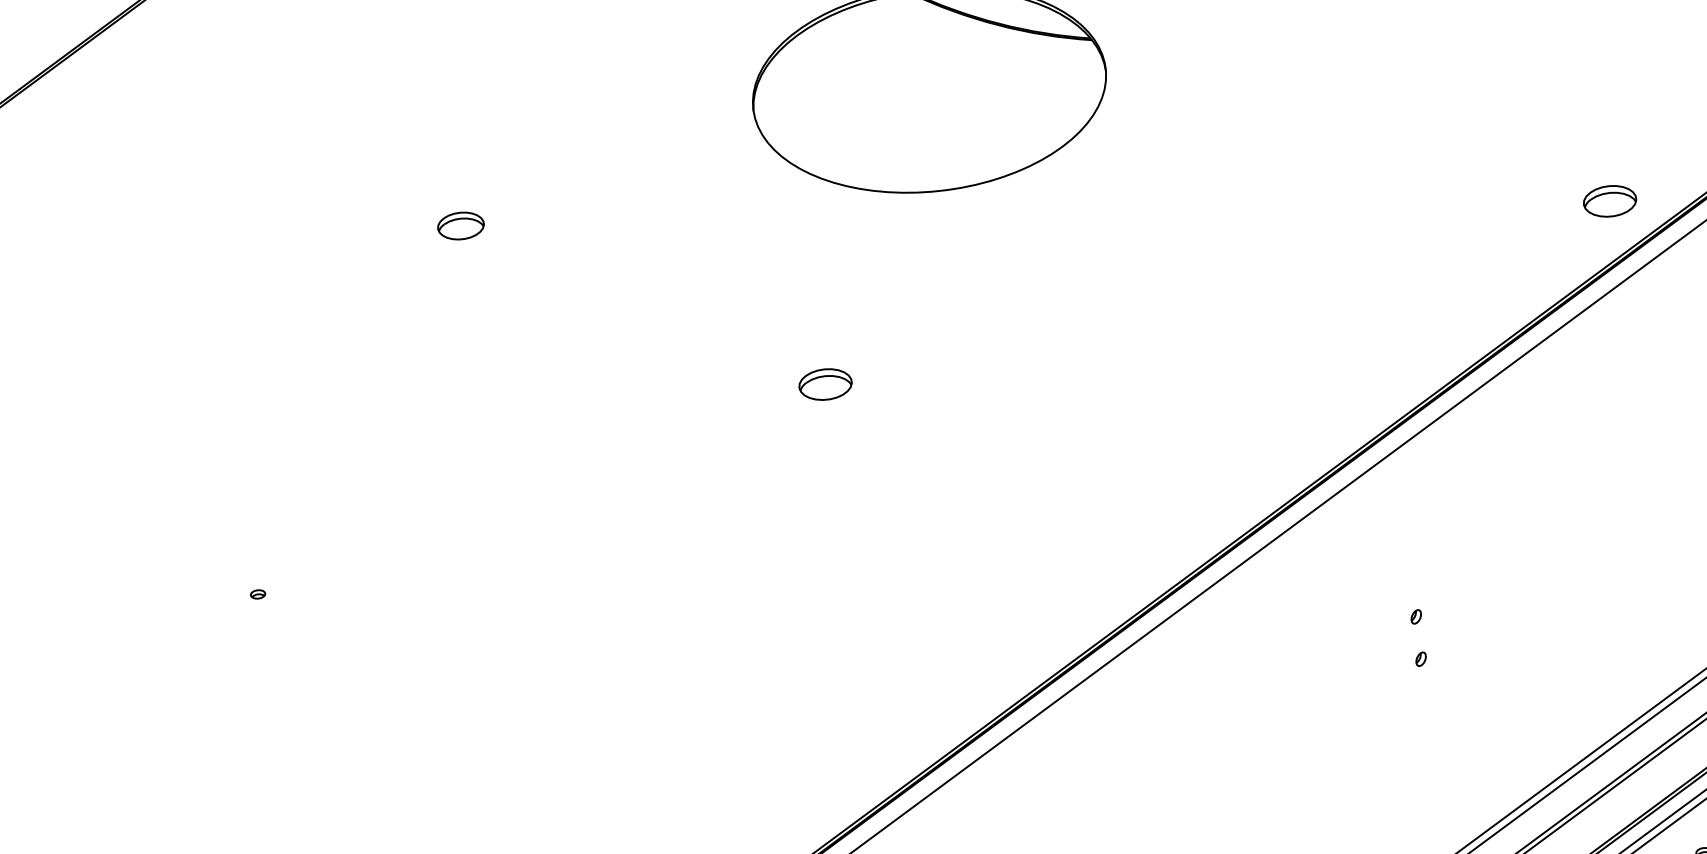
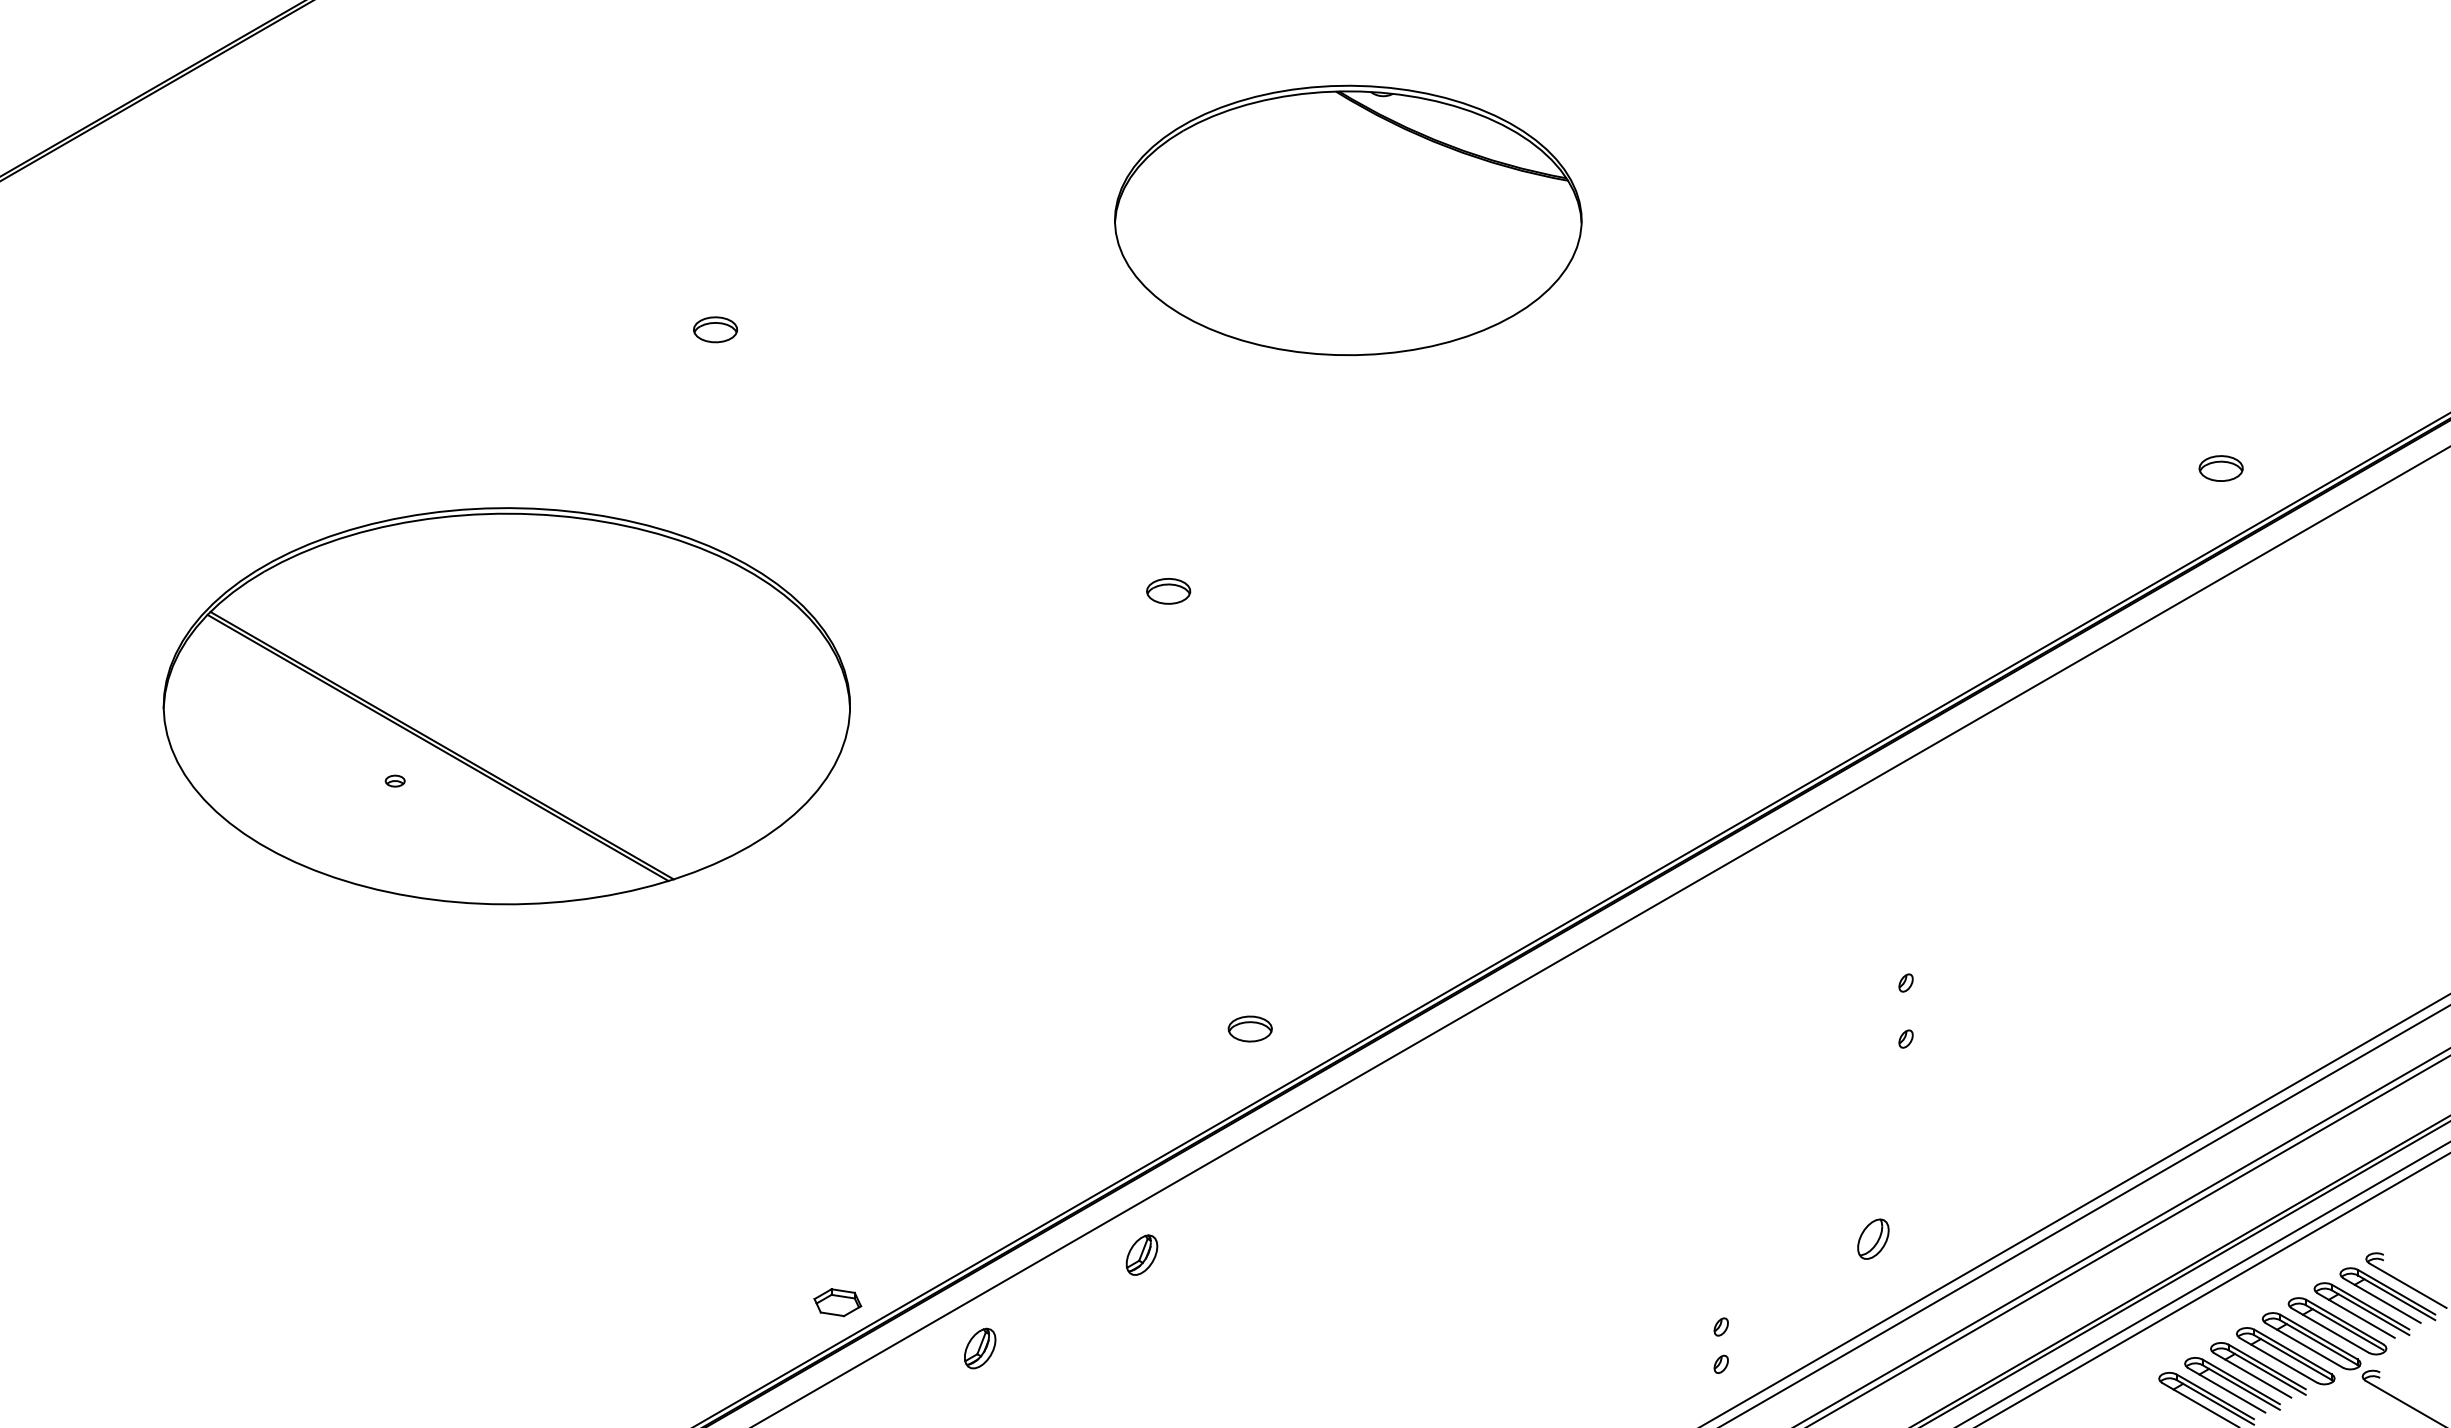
part: (1609, 201) -> (2220, 468), size x0.62
part: (461, 225) -> (715, 329), size x0.71
part: (825, 384) -> (1168, 591), size x0.62
part: (335, 528) -> (506, 706), added
part: (924, 707) -> (1249, 1028), added
part: (1413, 812) -> (1873, 1238), added

